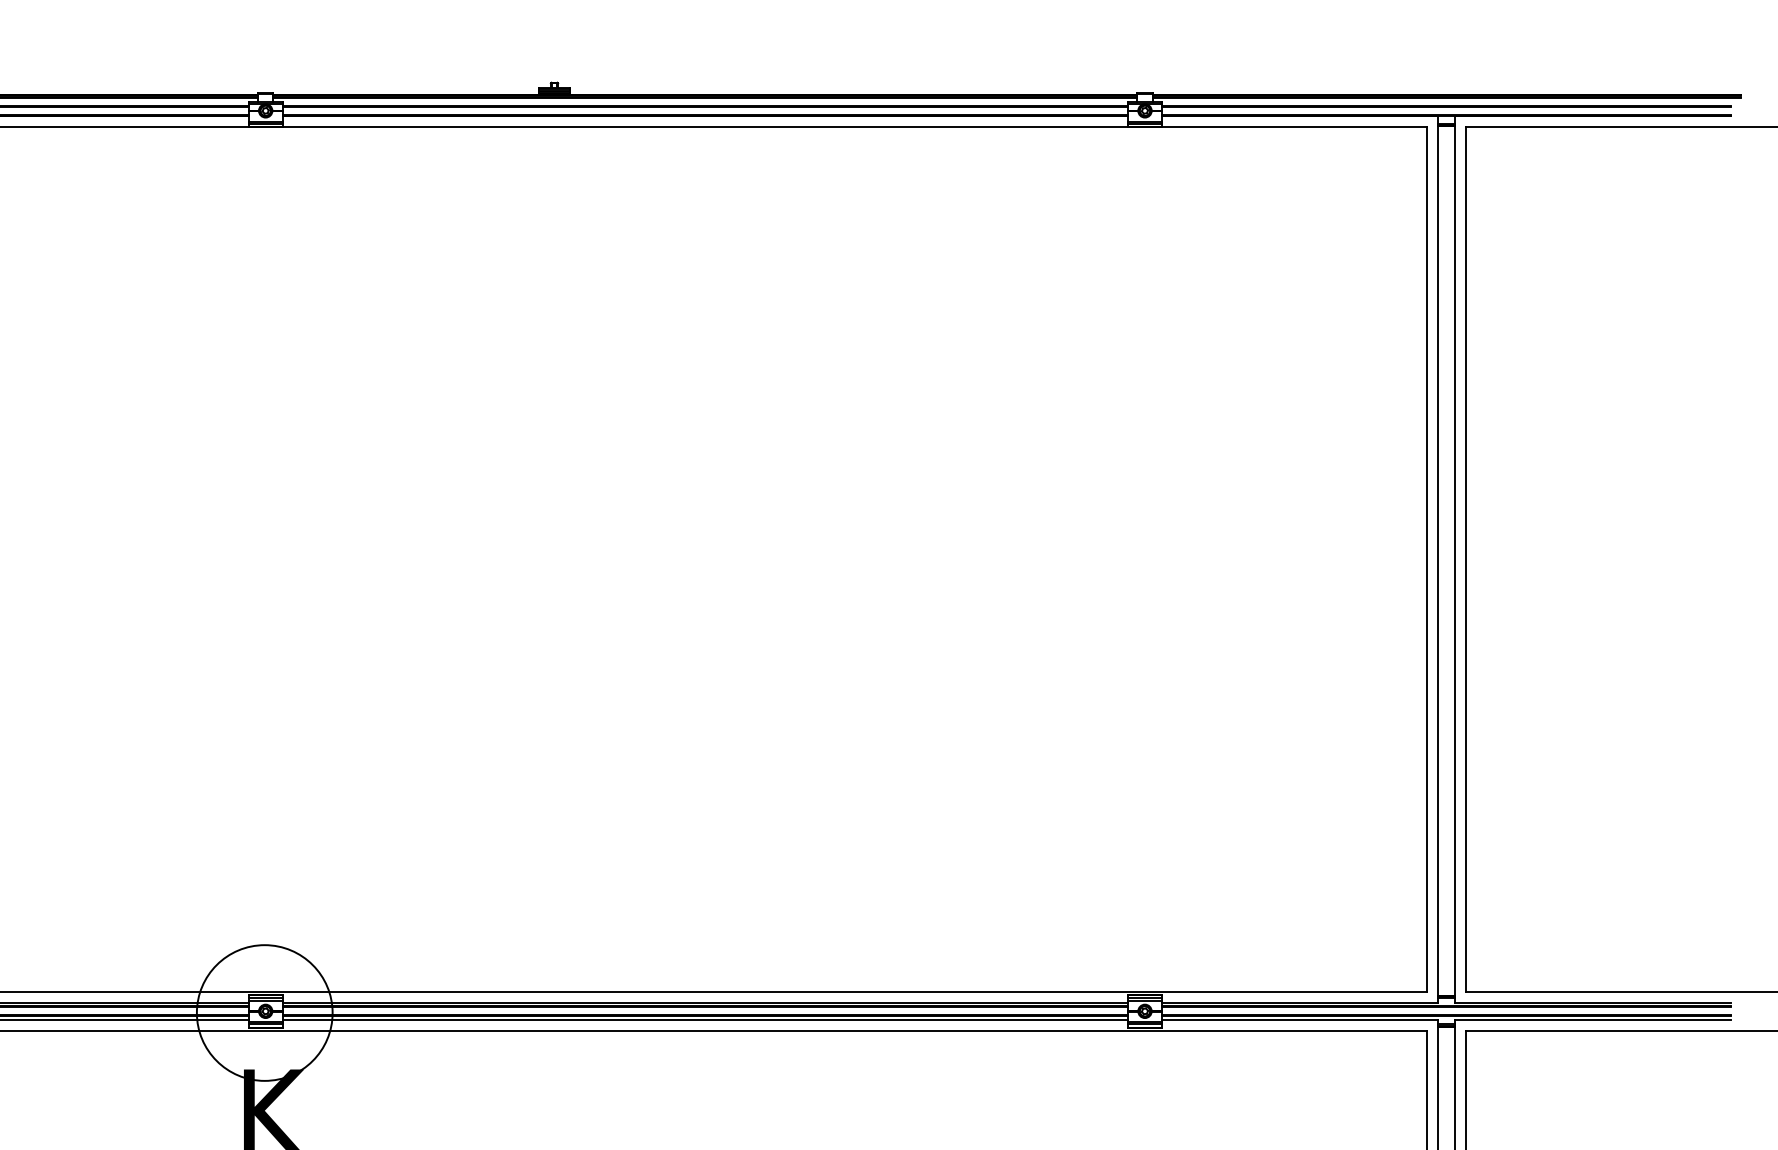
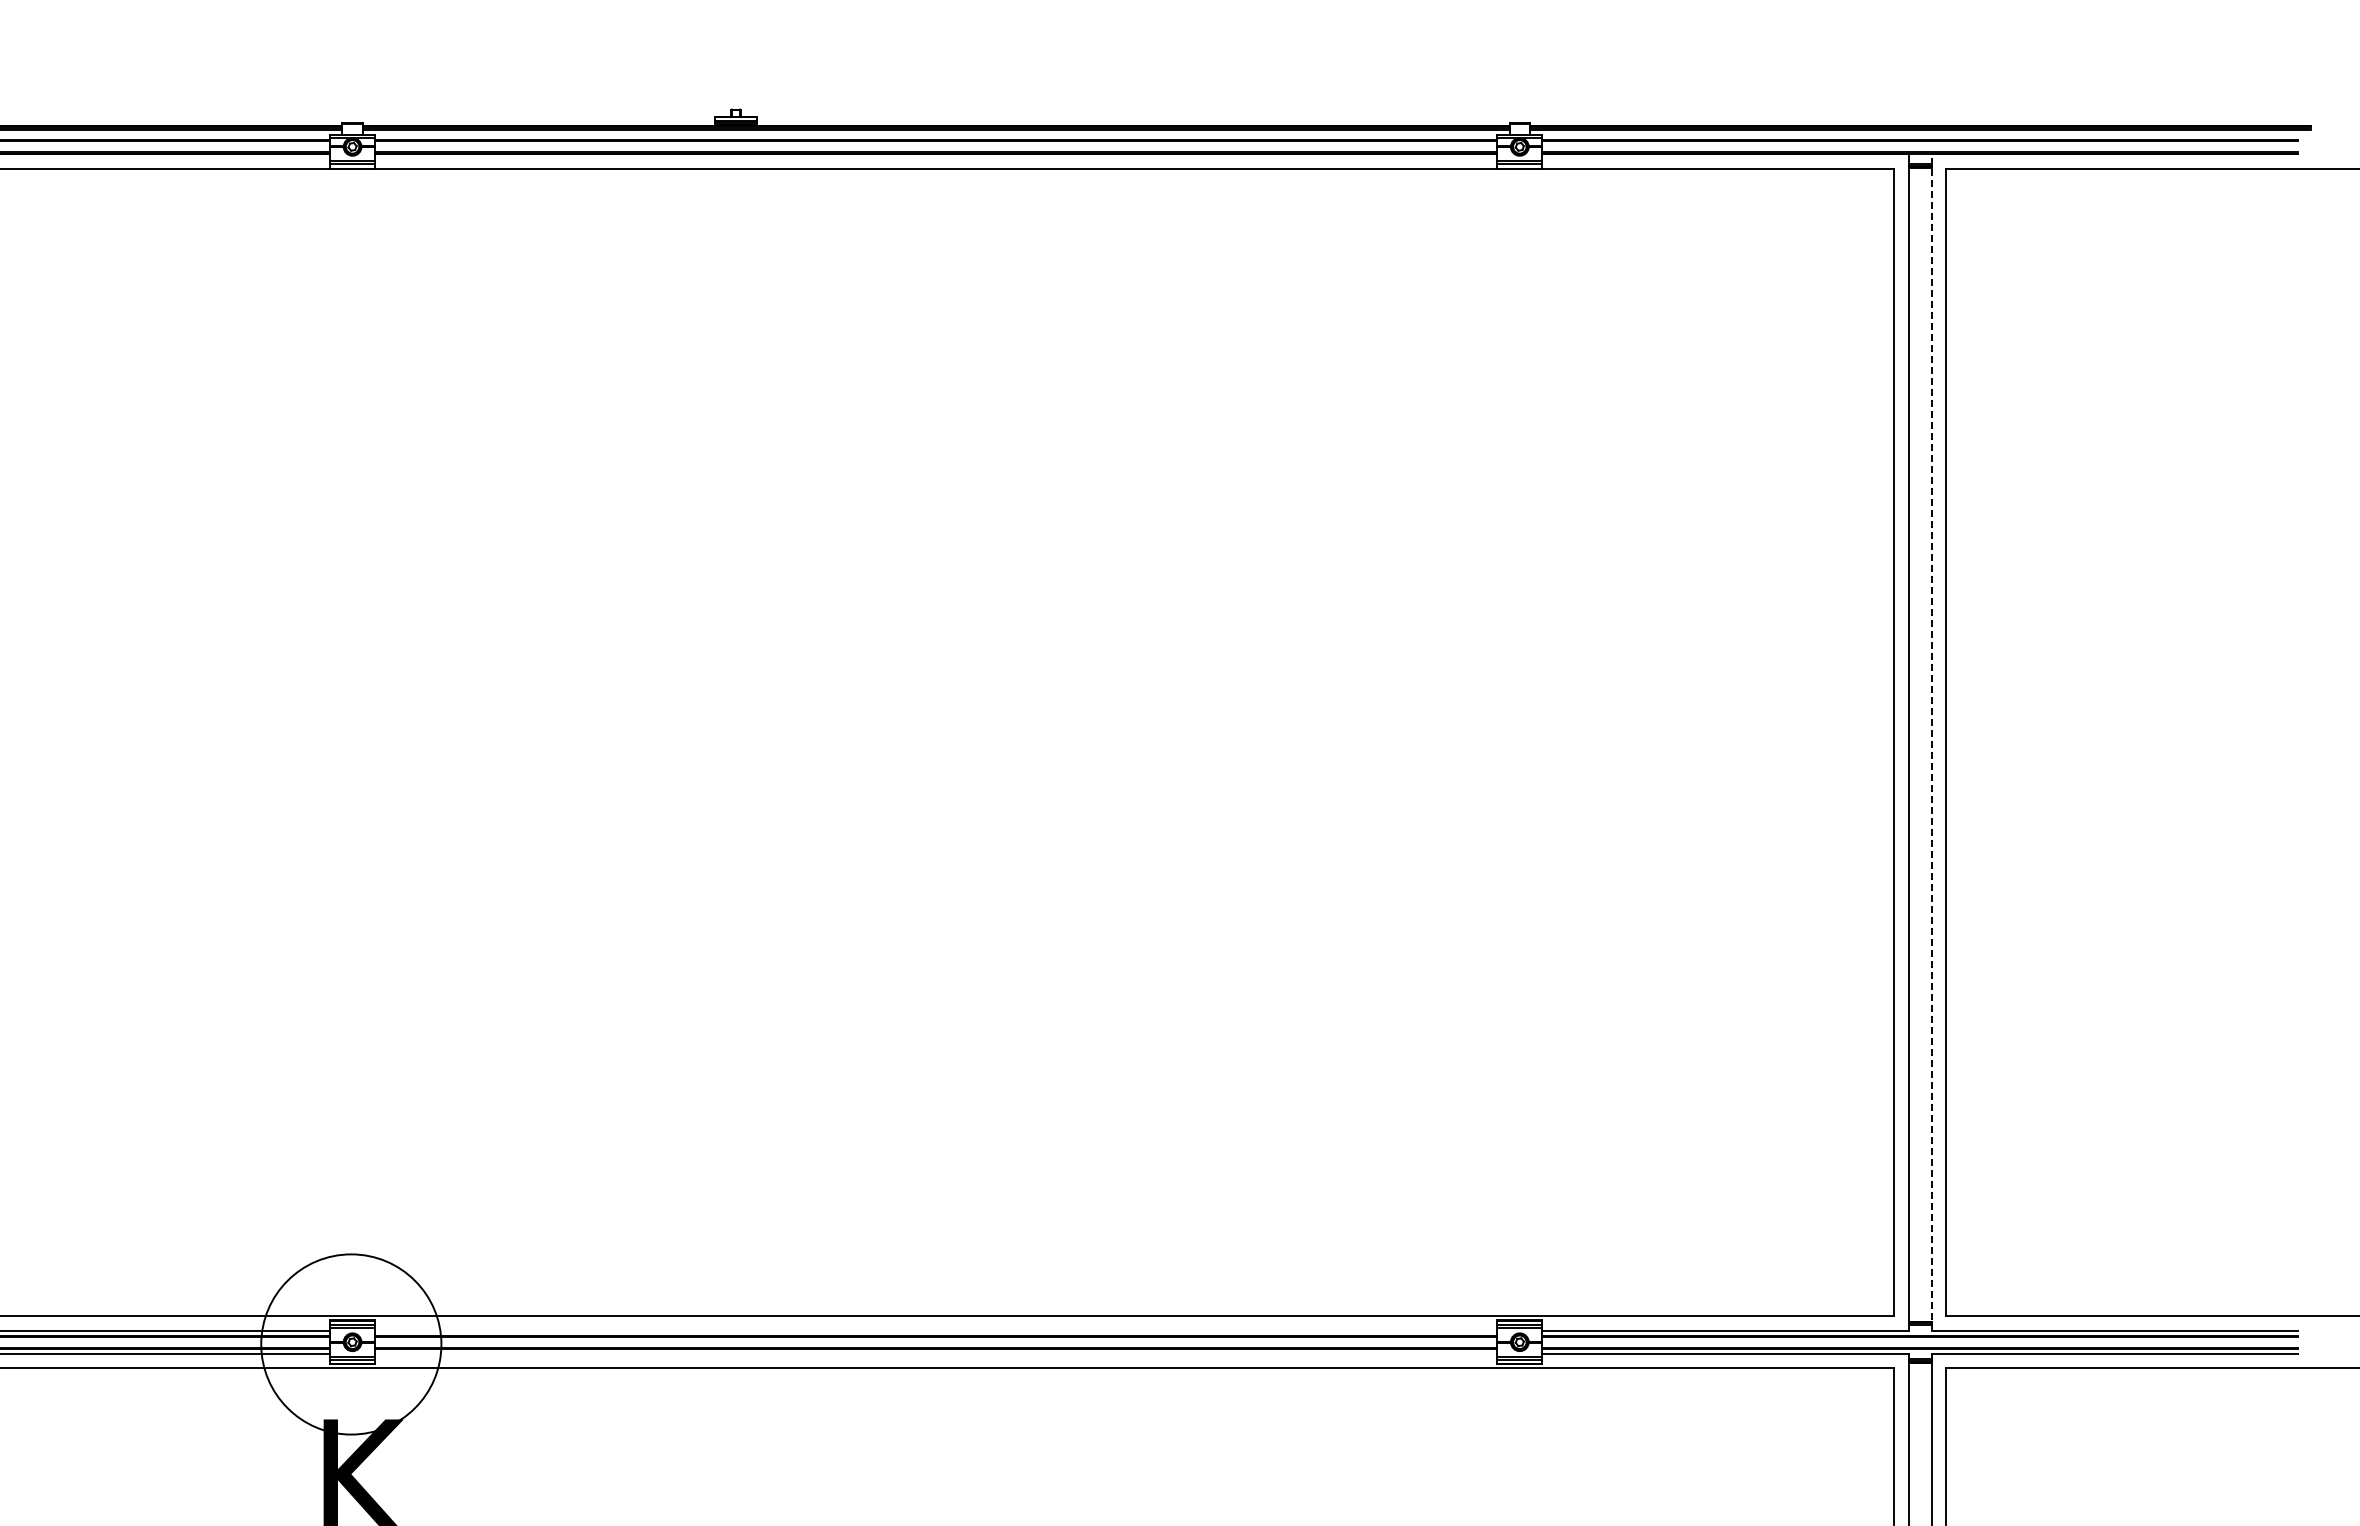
line: (1455, 558) -> (1931, 741), solid -> dashed
line: (705, 1002) -> (936, 1330), removed
line: (705, 1019) -> (936, 1353), removed

